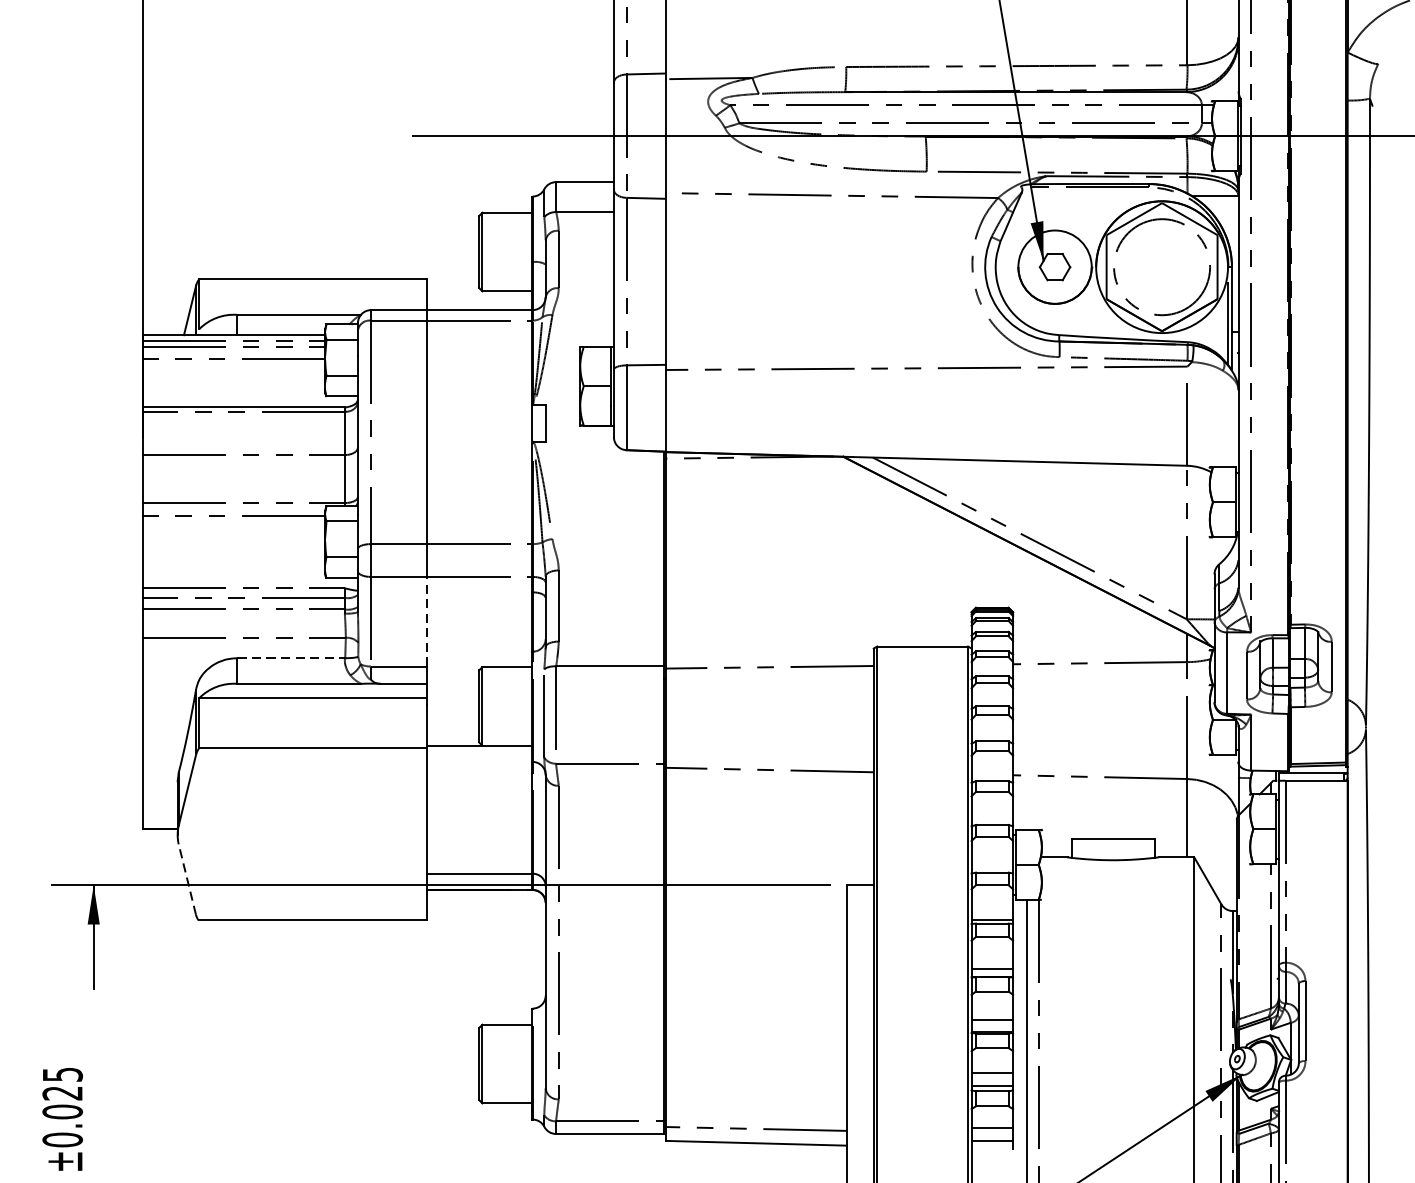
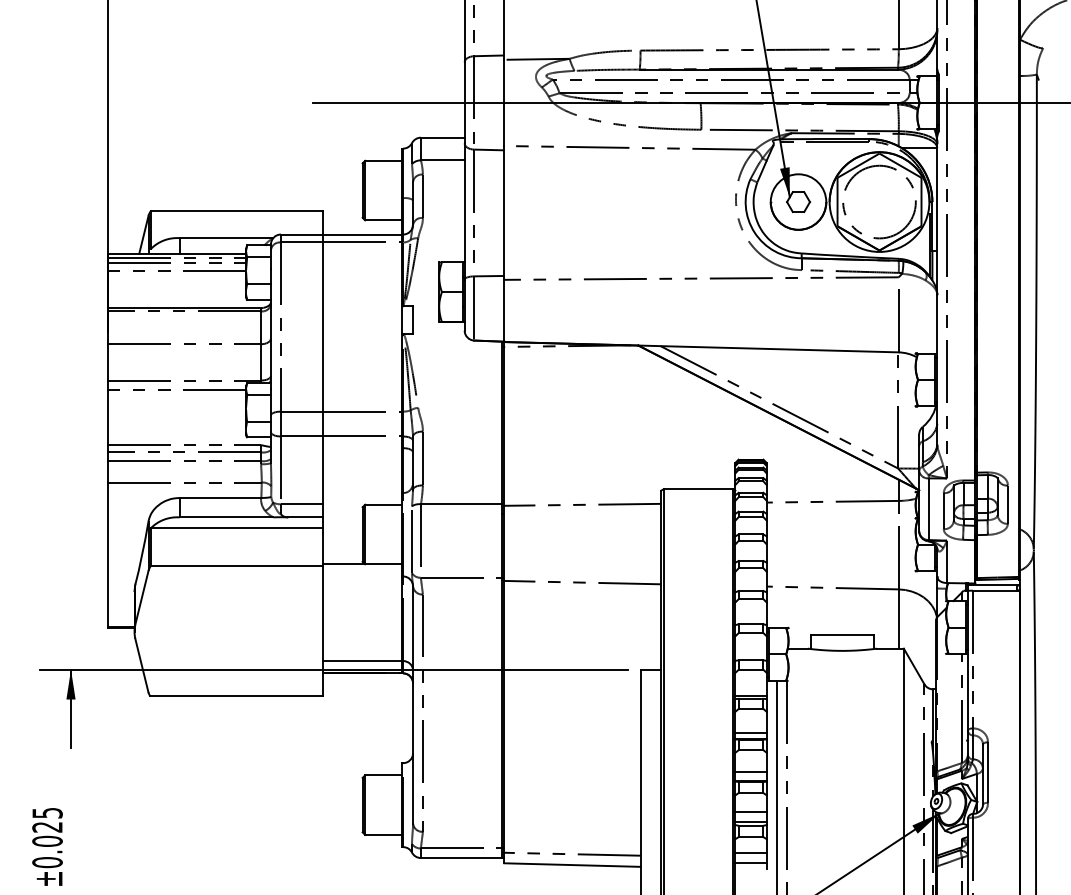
line: (427, 621) -> (323, 470), dashed -> solid
line: (291, 657) -> (220, 497), dashed -> solid
line: (186, 879) -> (141, 665), dashed -> solid

